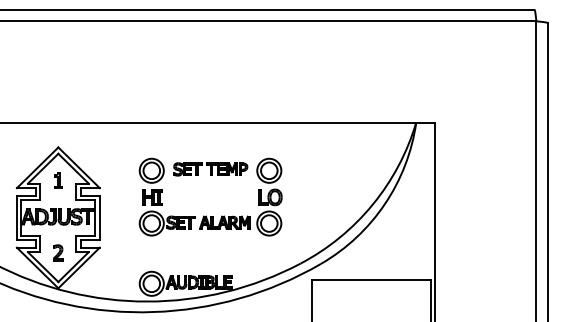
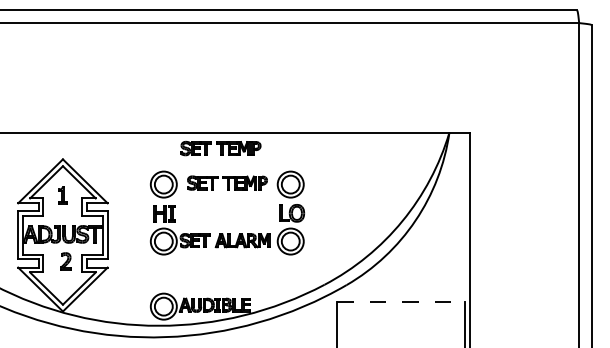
part: (204, 137) -> (220, 148), added
part: (58, 252) -> (66, 260), moved
line: (371, 279) -> (401, 301), solid -> dashed

